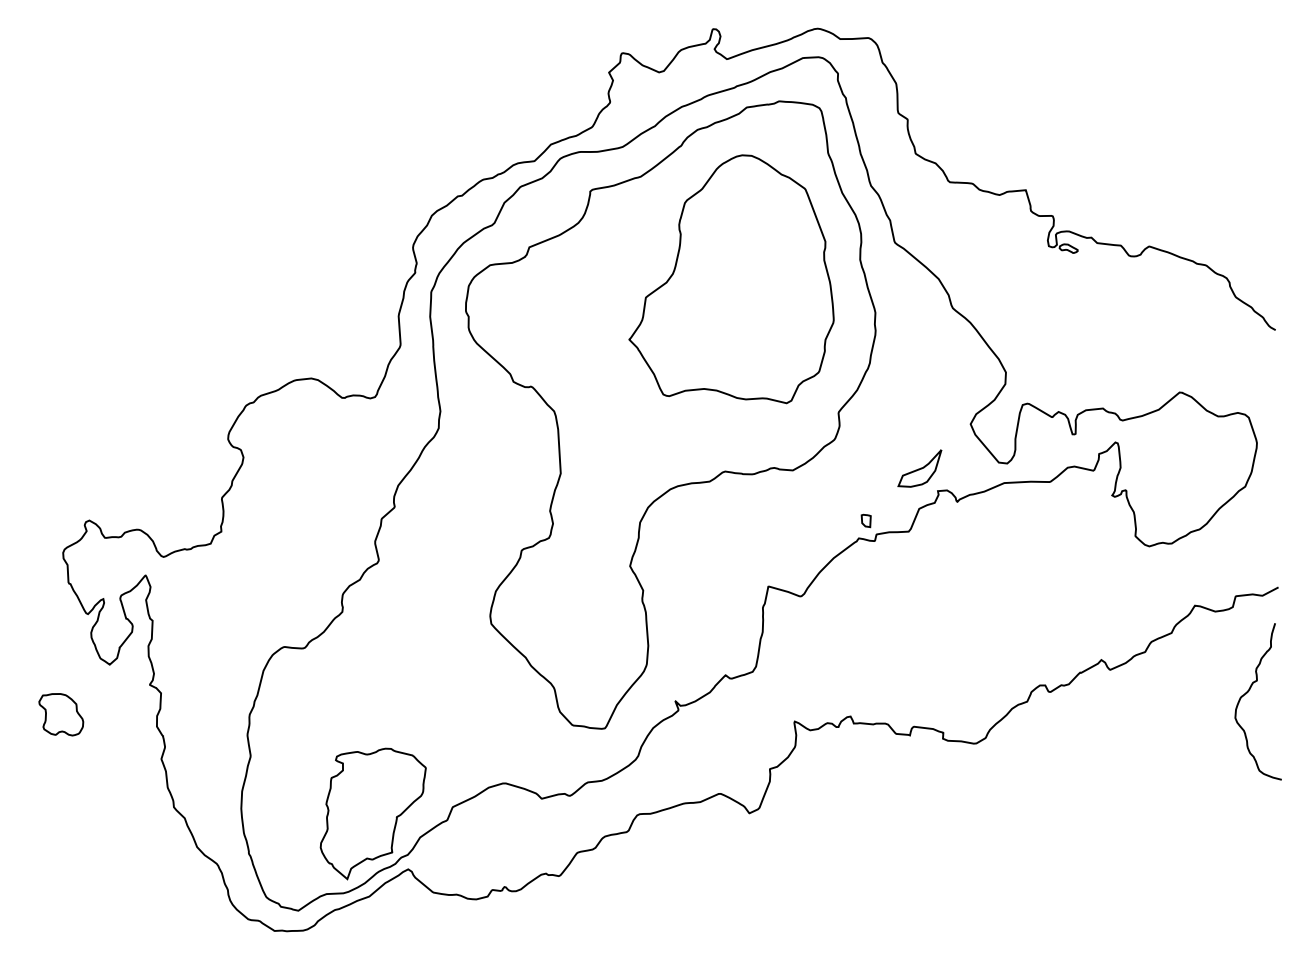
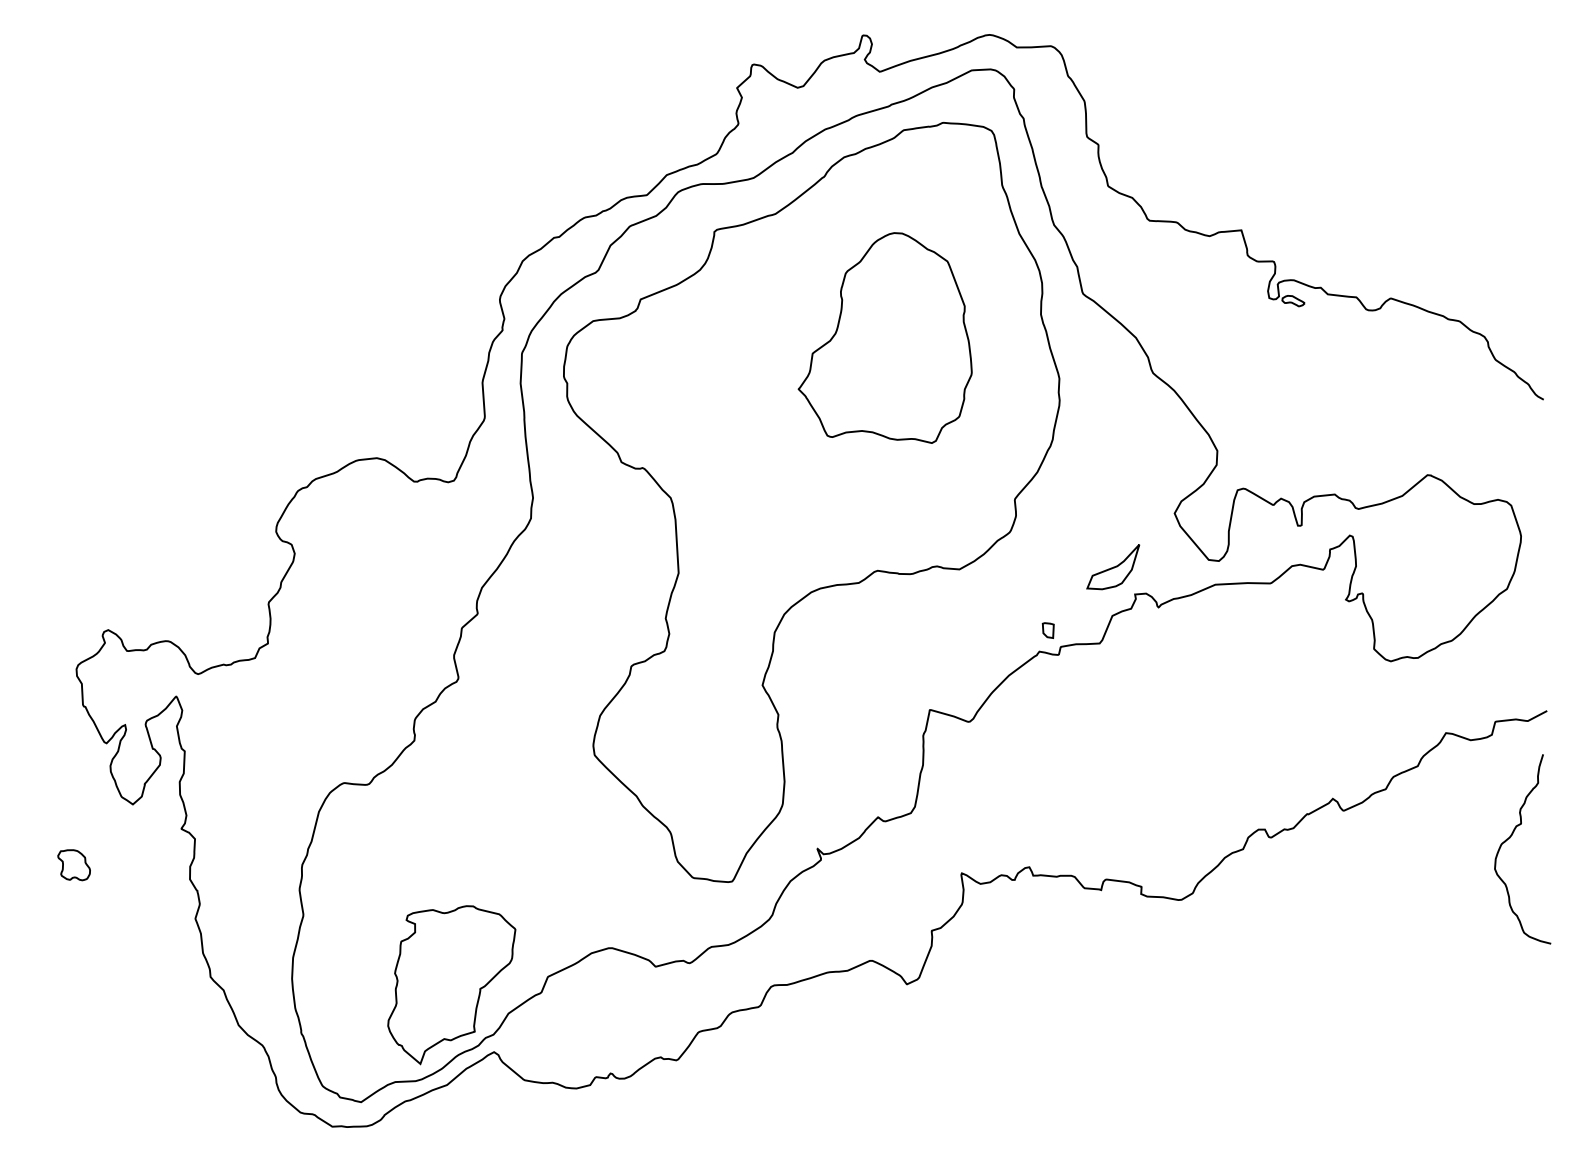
part: (730, 278) -> (884, 337), size x0.7
part: (60, 715) -> (73, 865), size x0.6

